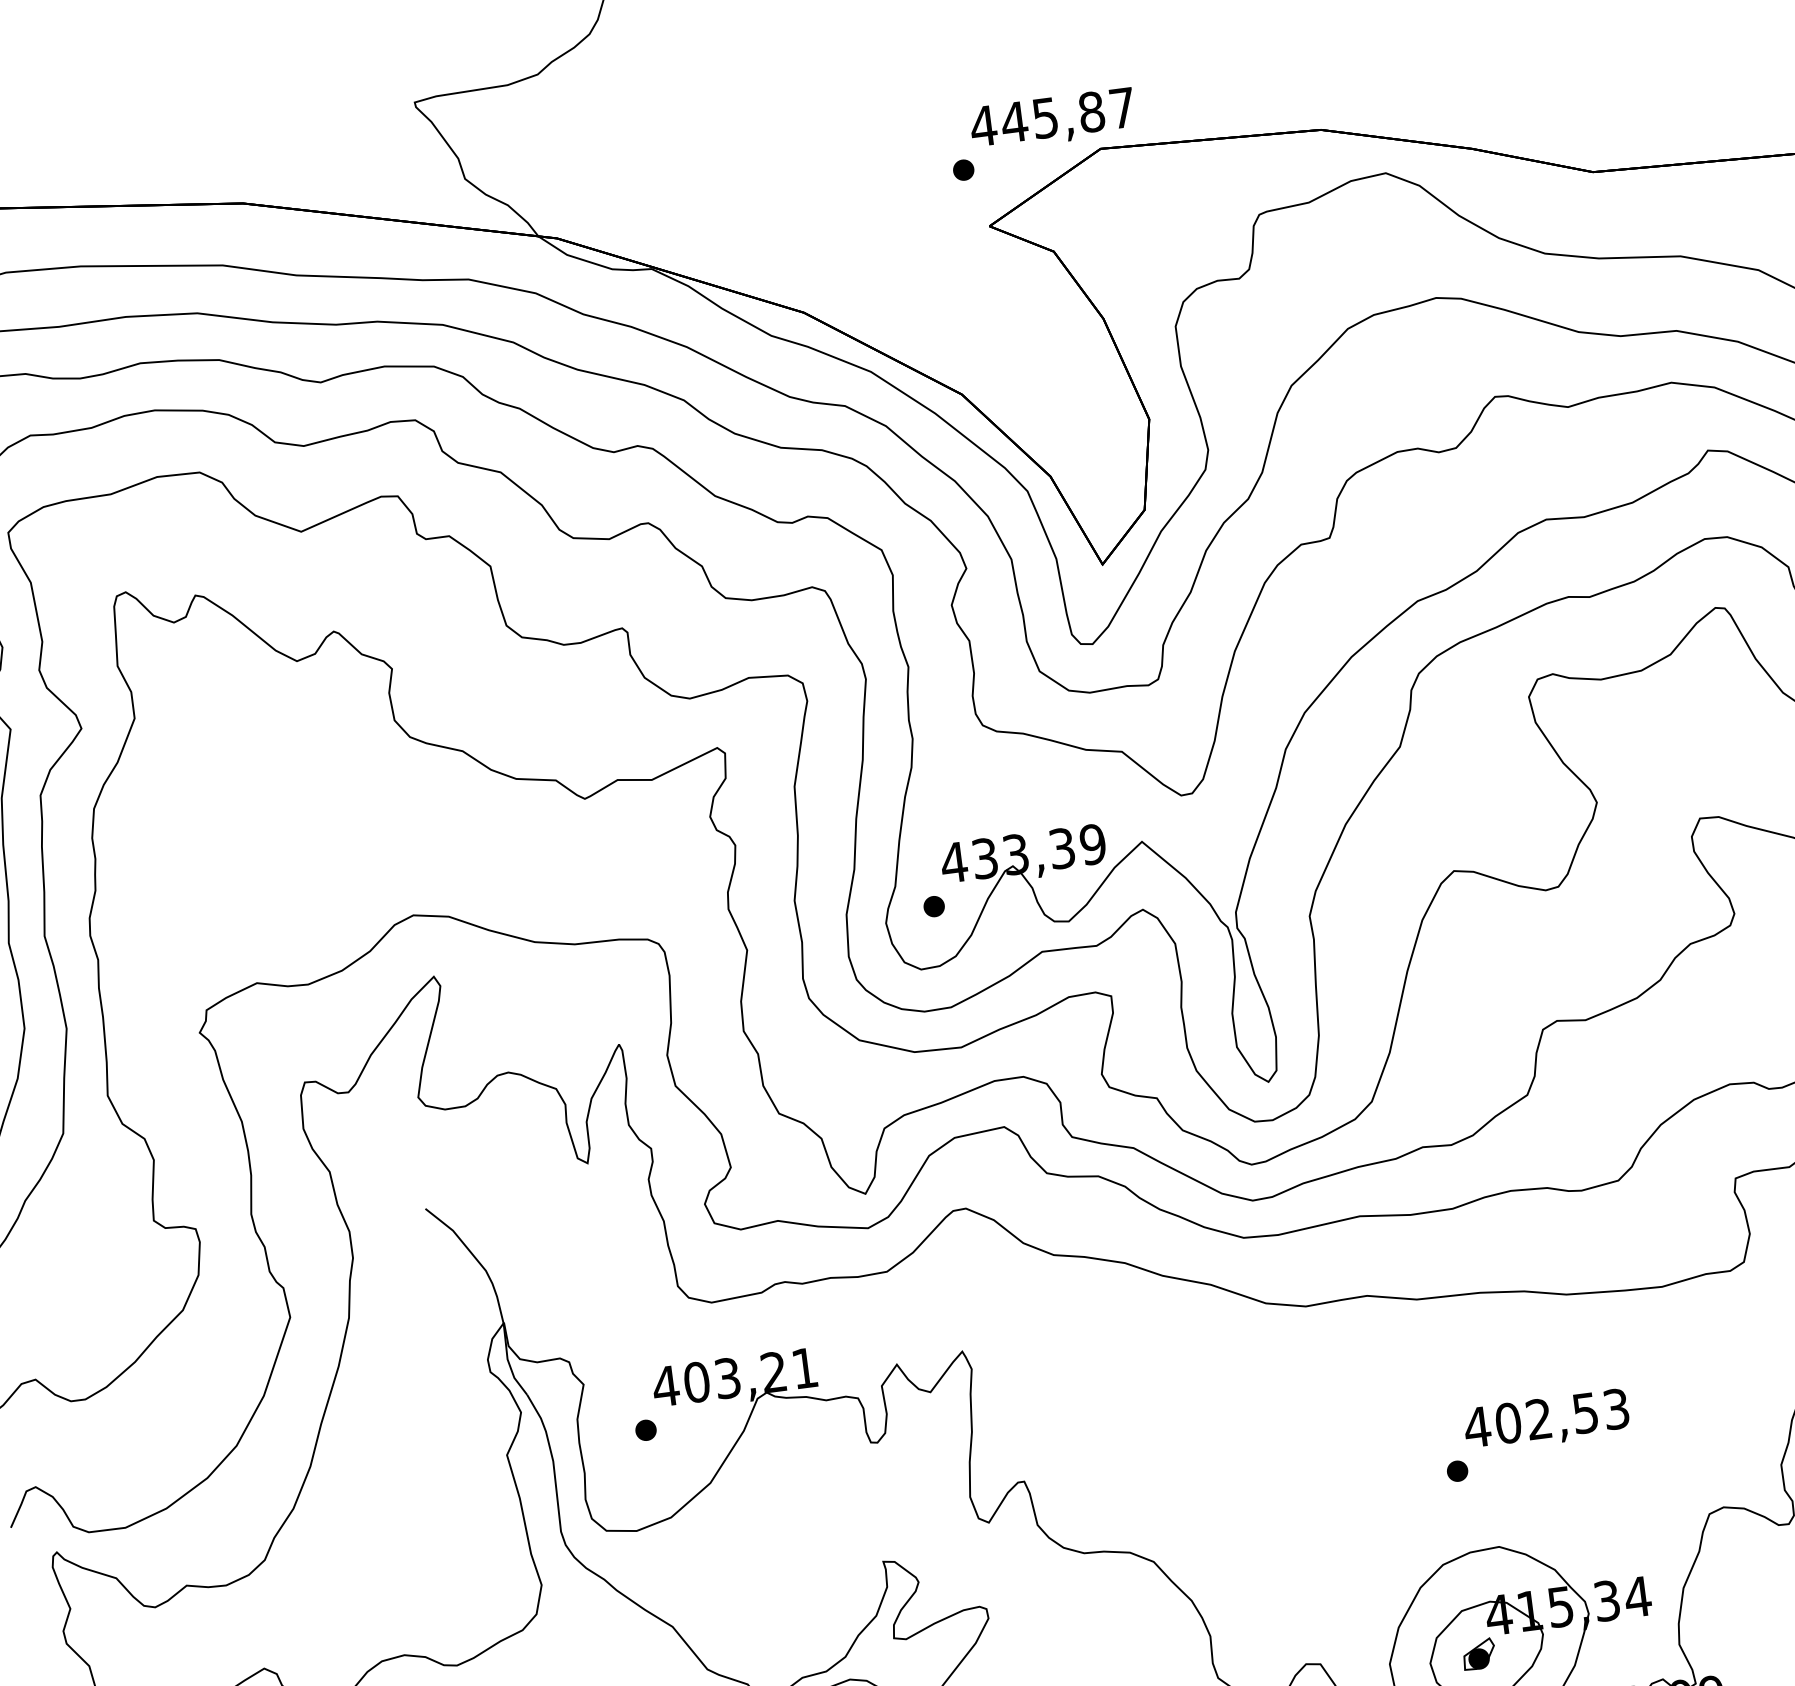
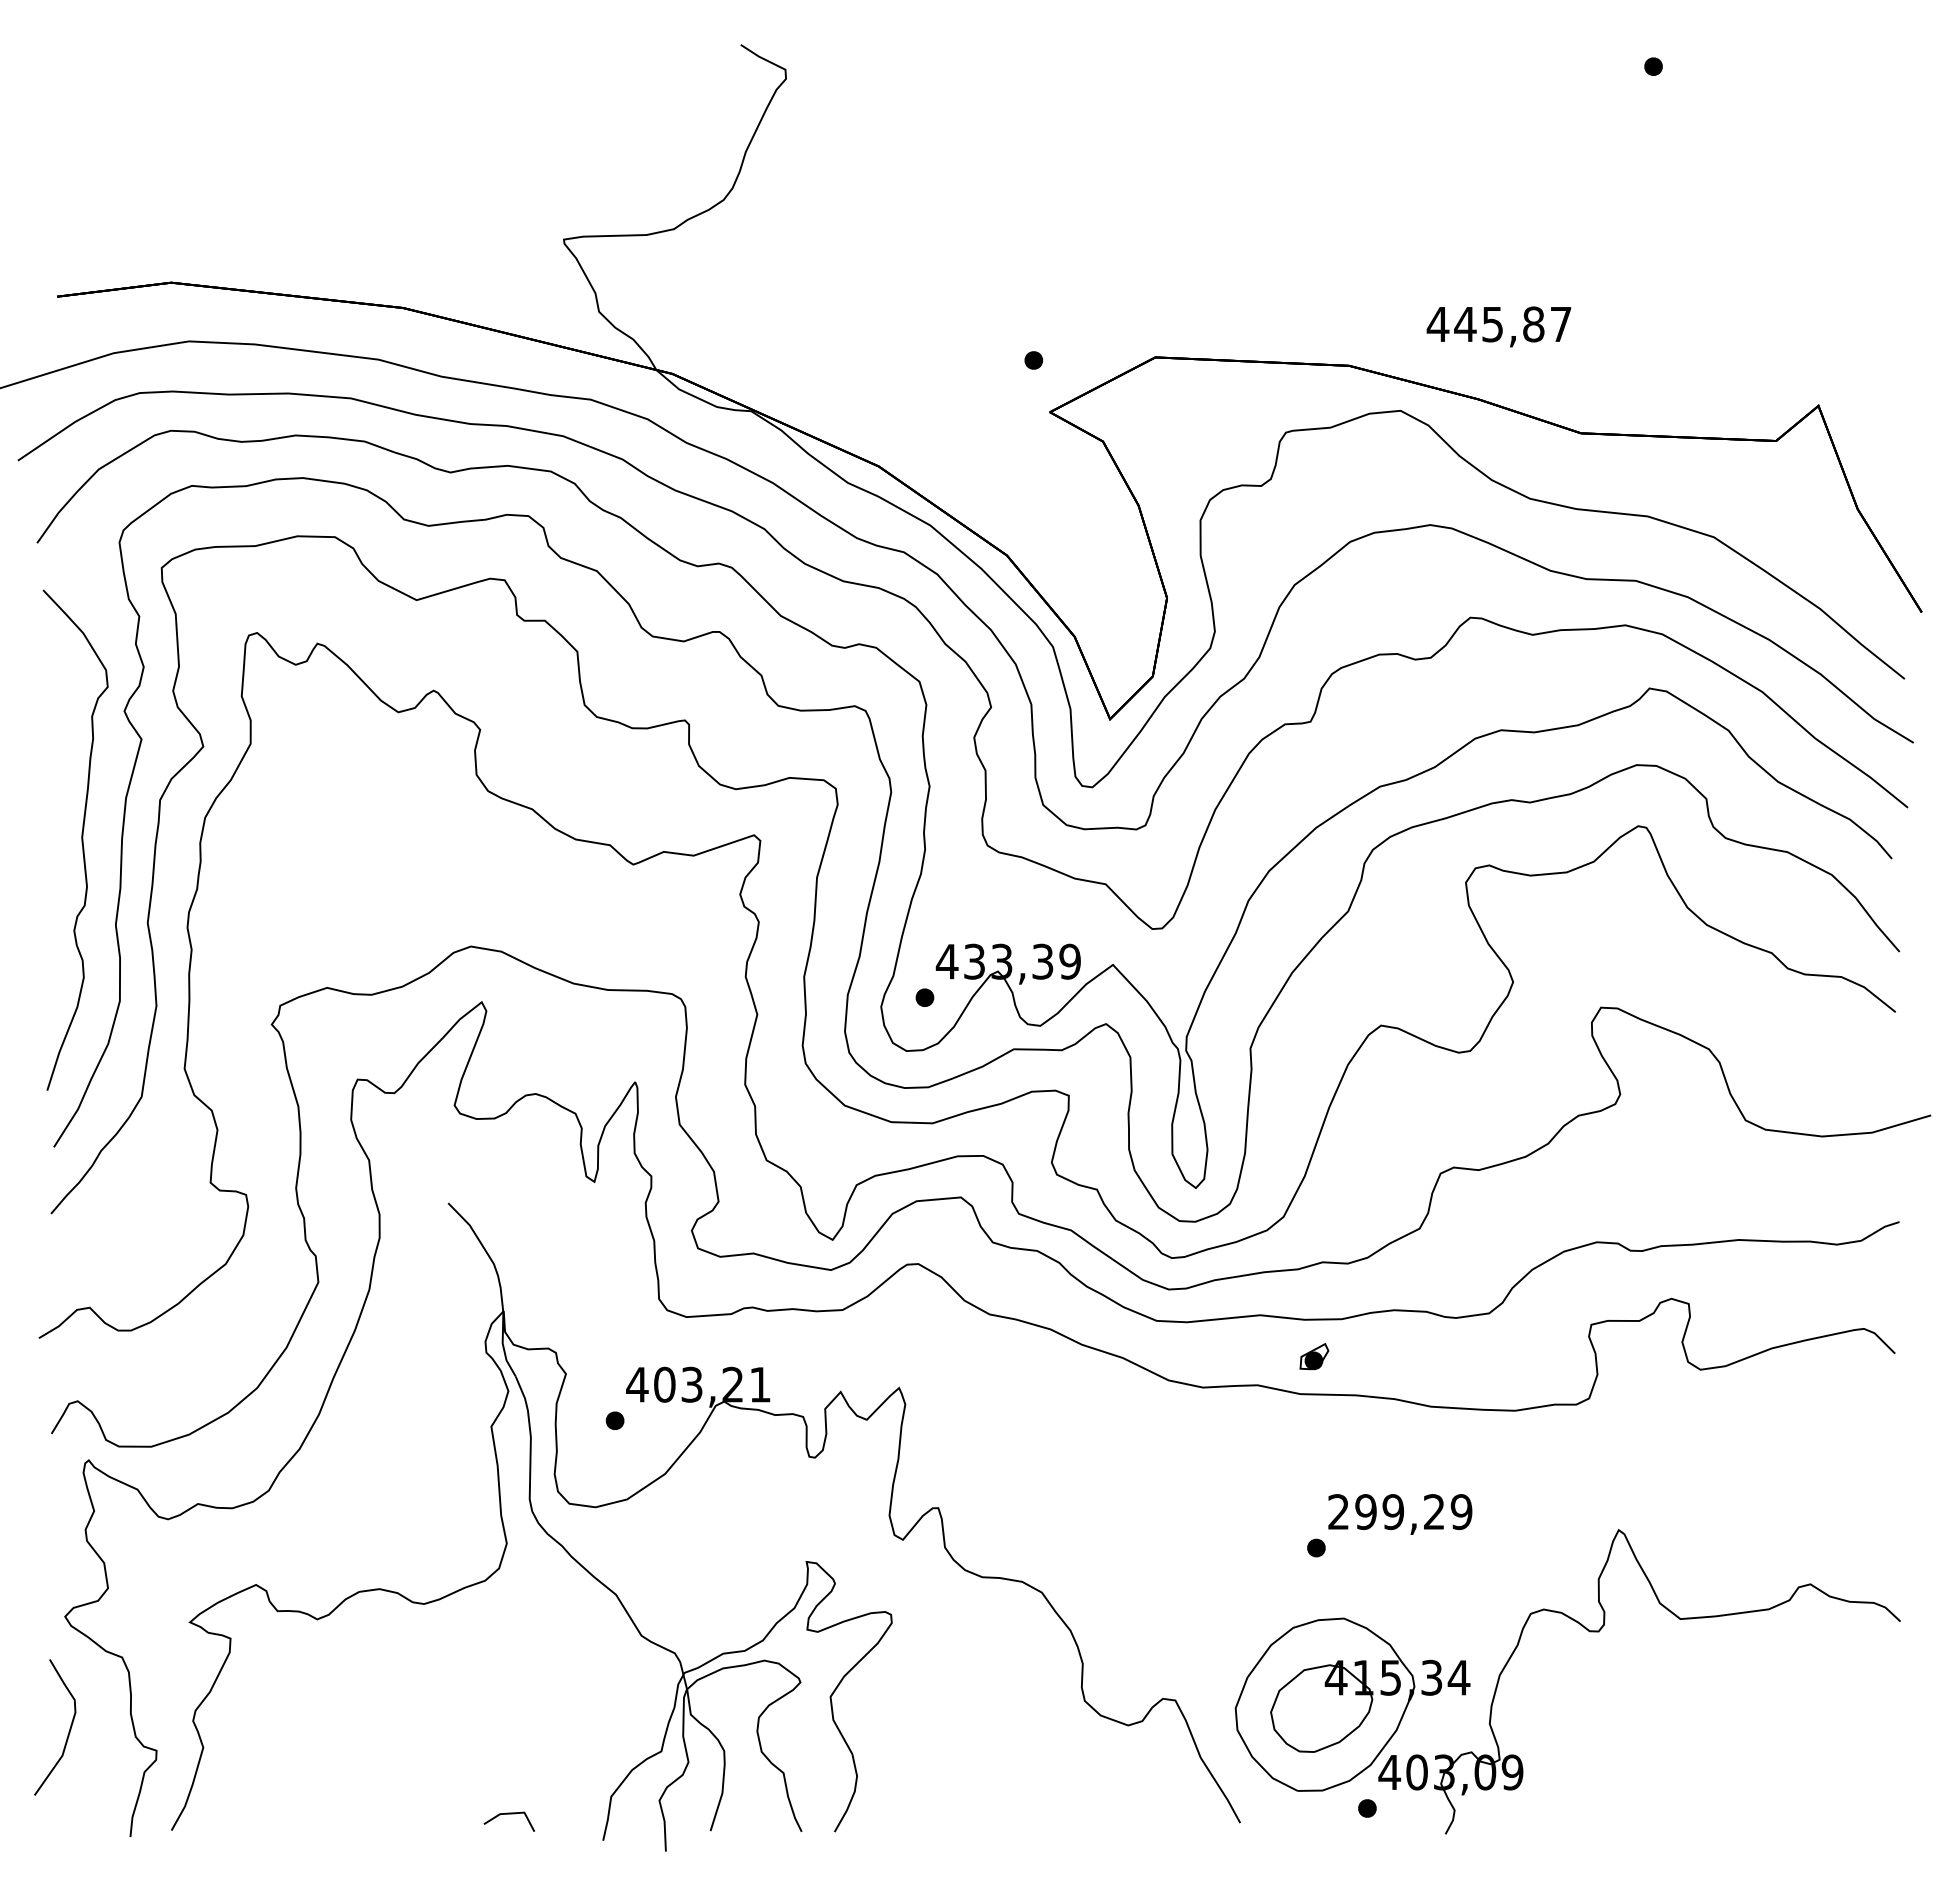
text: (1052, 119) -> (1498, 326), moved
text: (1546, 1418) -> (1399, 1512), 402,53 -> 299,29
part: (1479, 1654) -> (1314, 1356), moved

